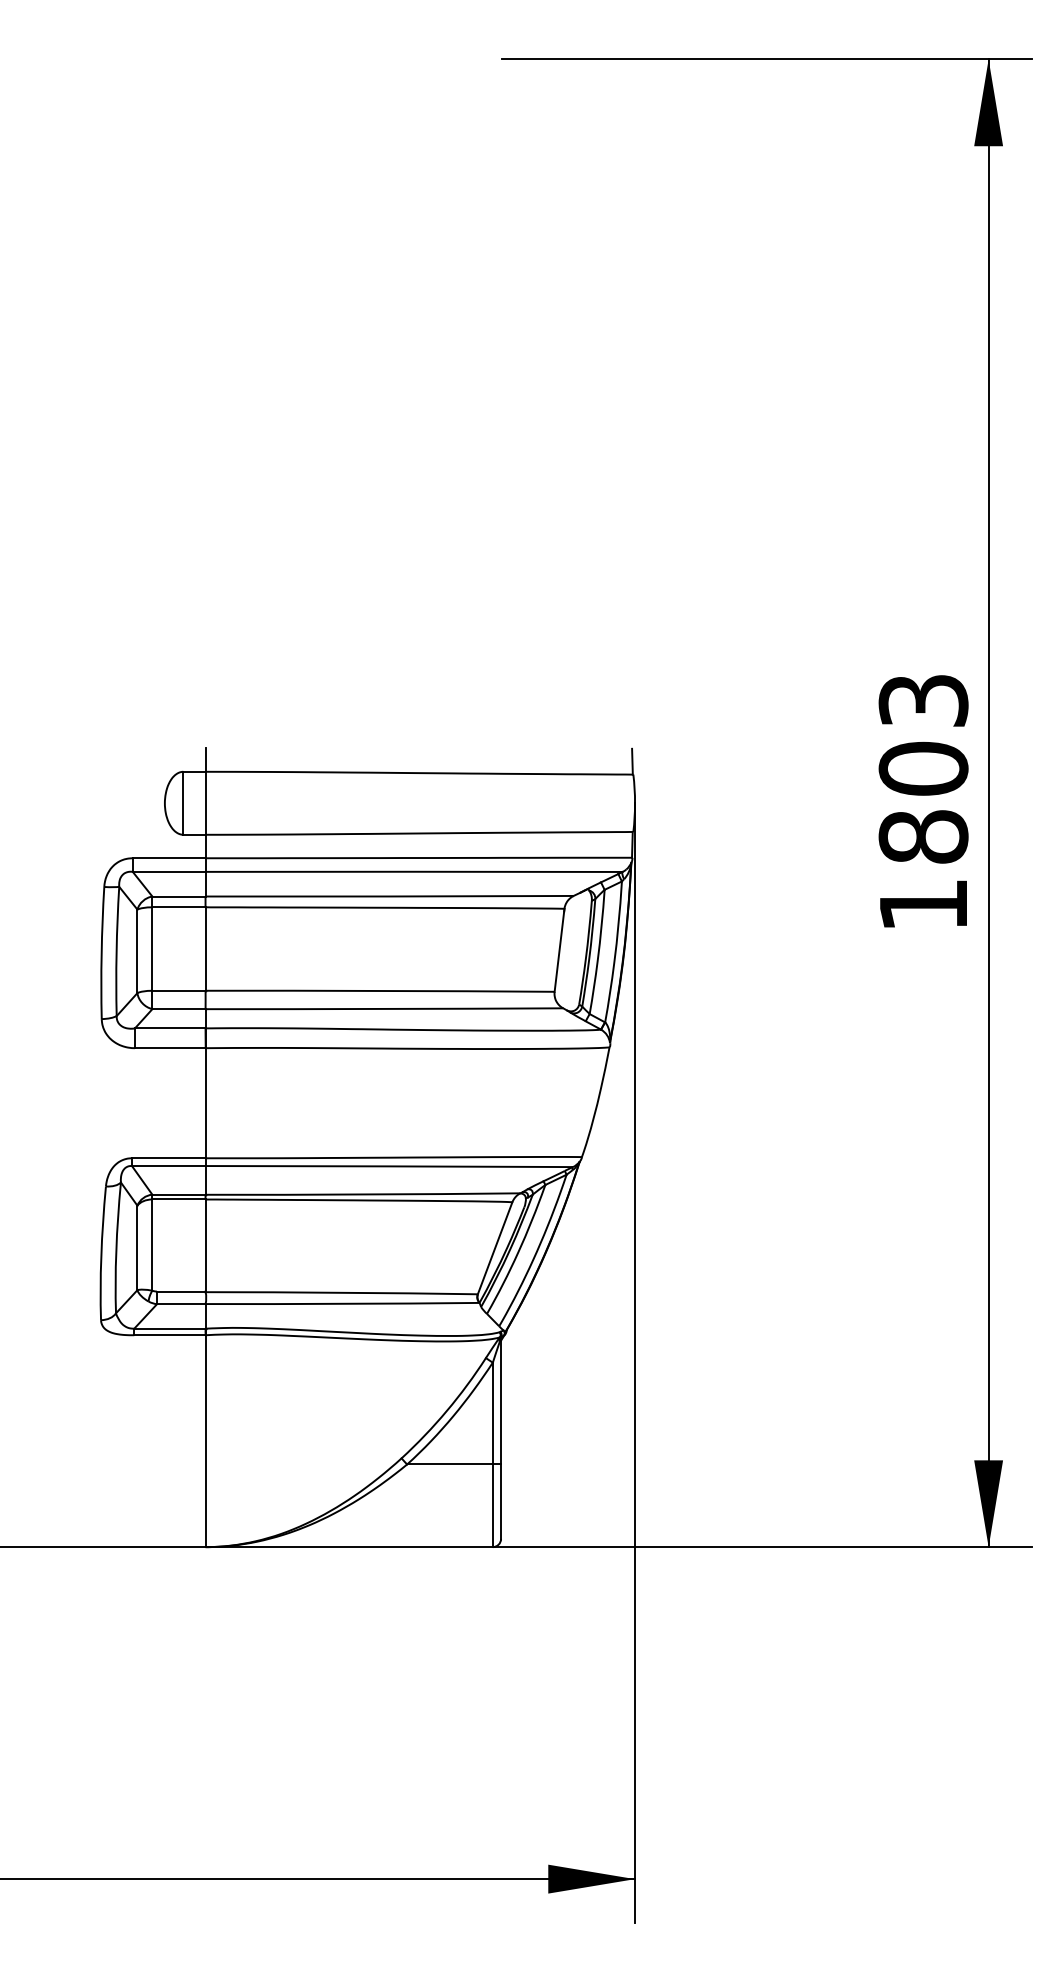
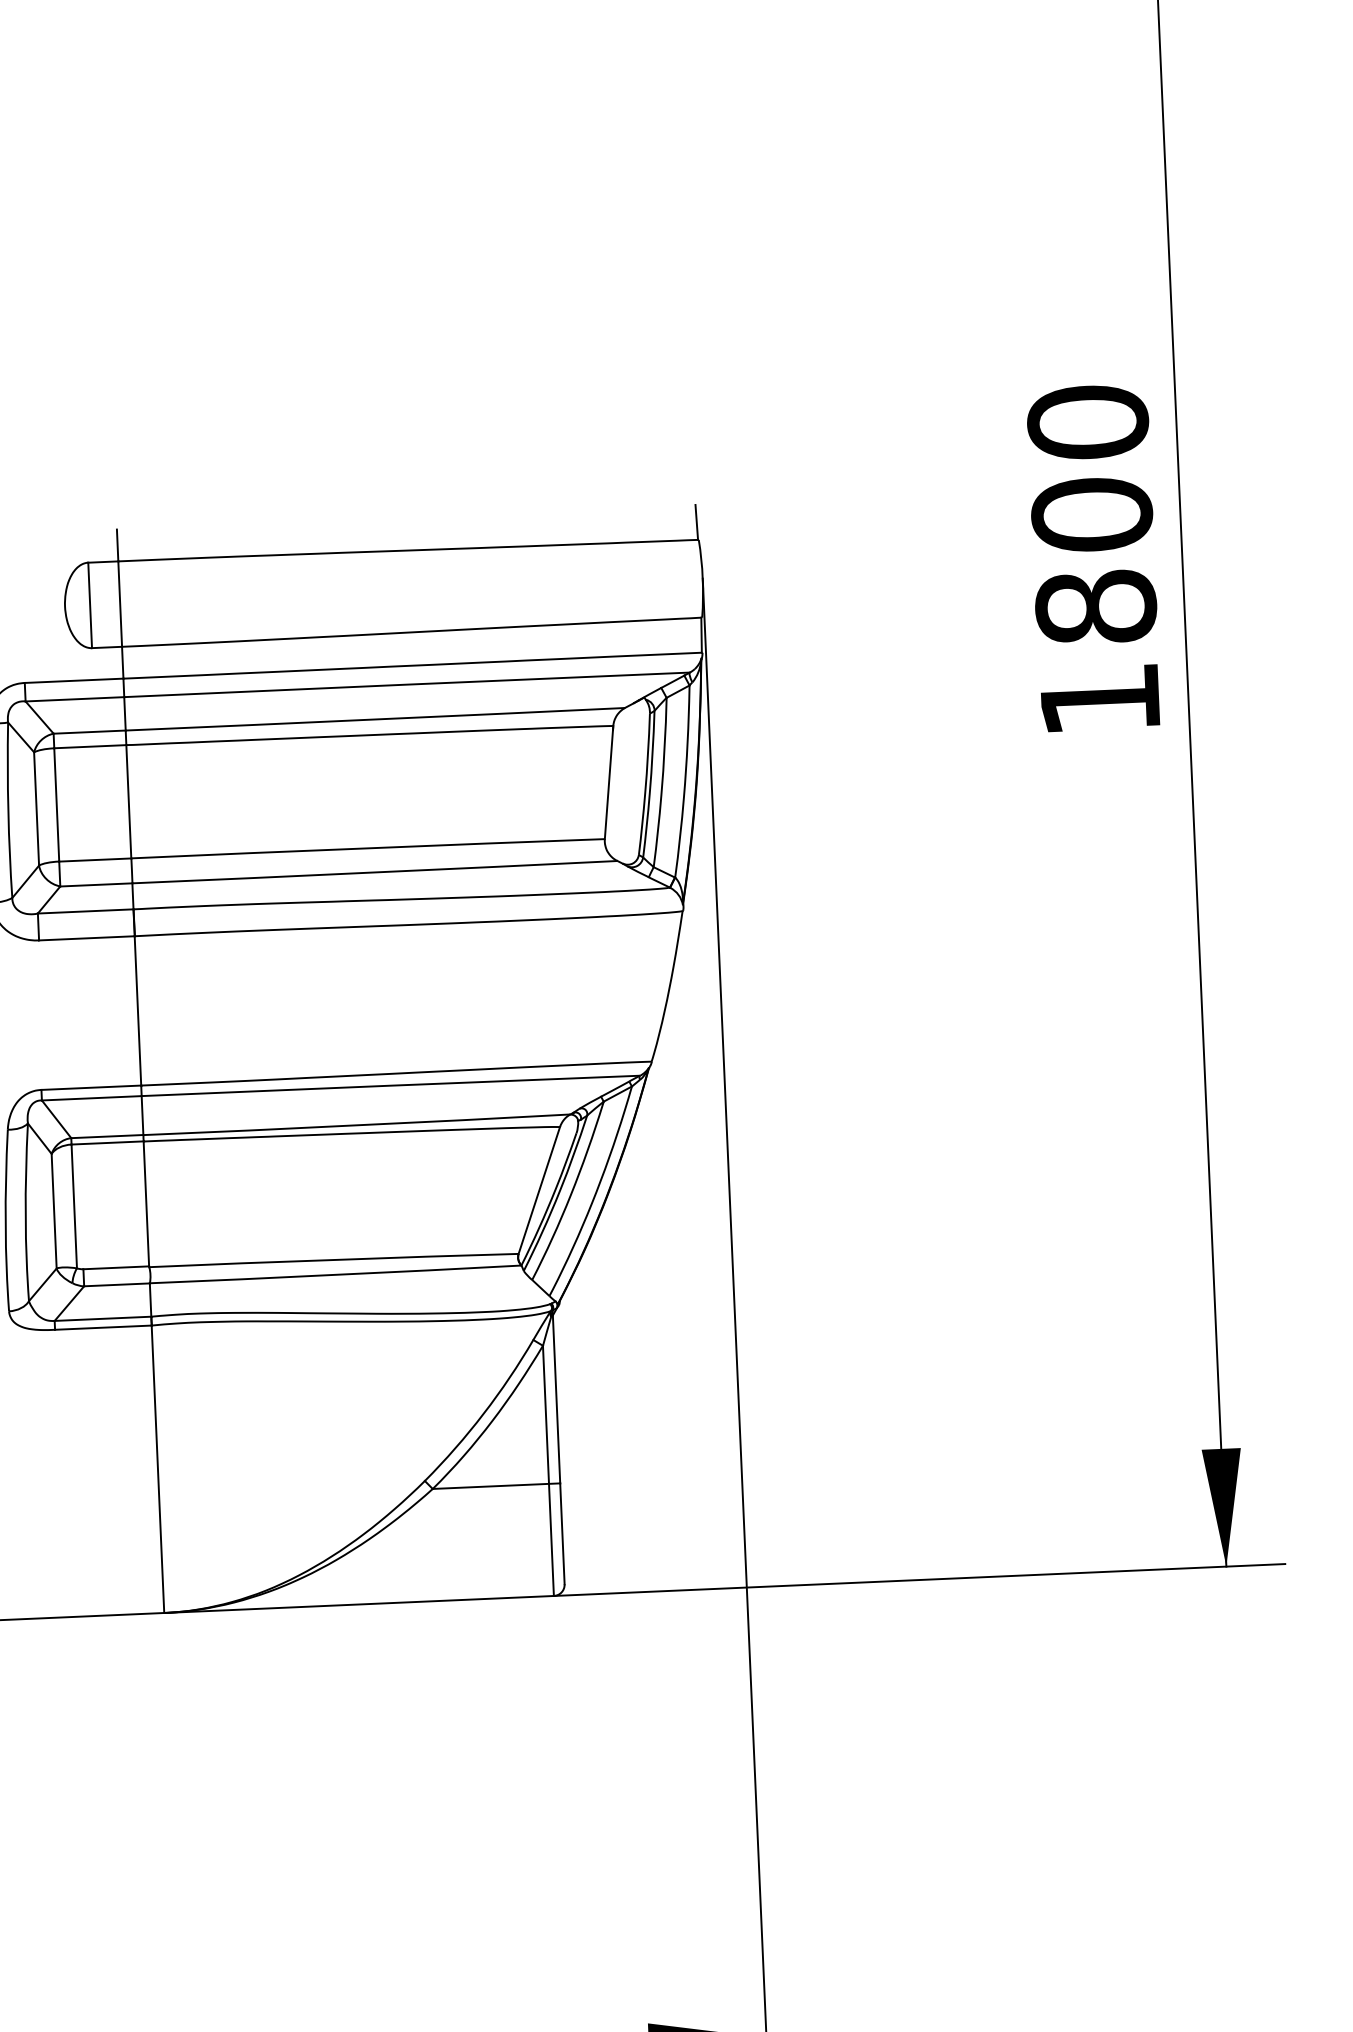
text: (923, 700) -> (1087, 422), 1803 -> 1800

